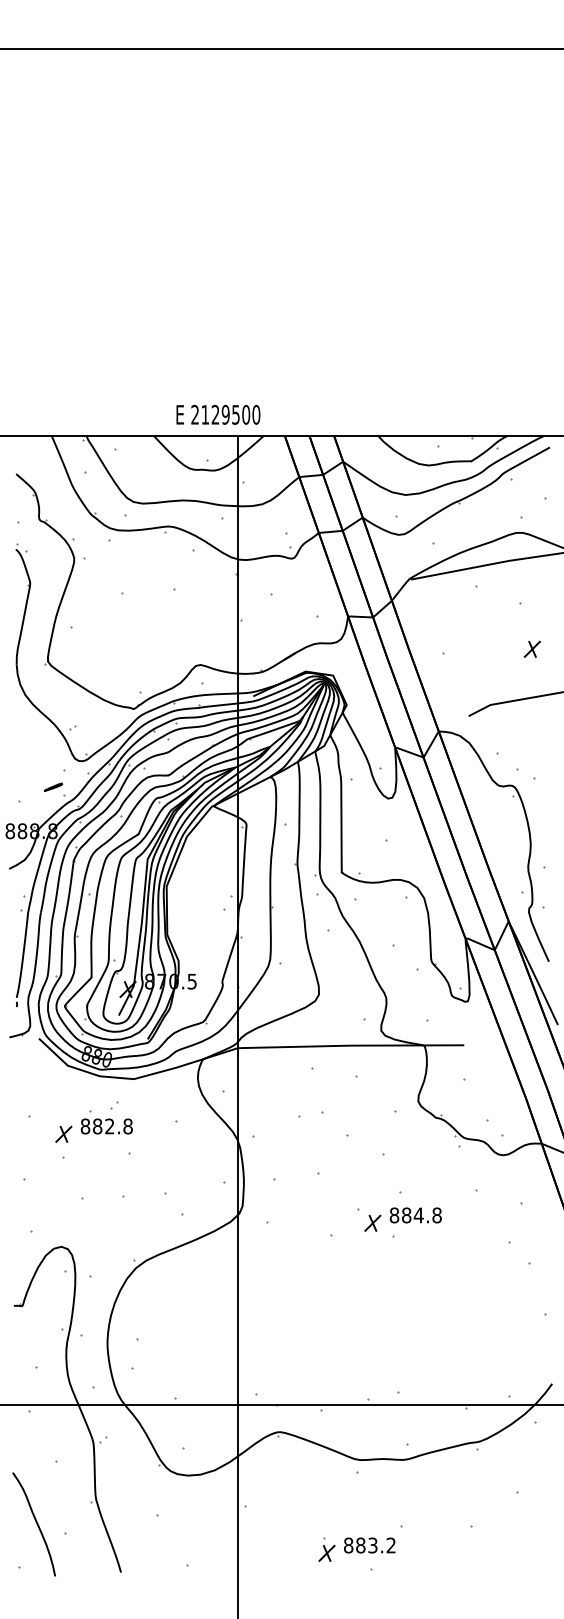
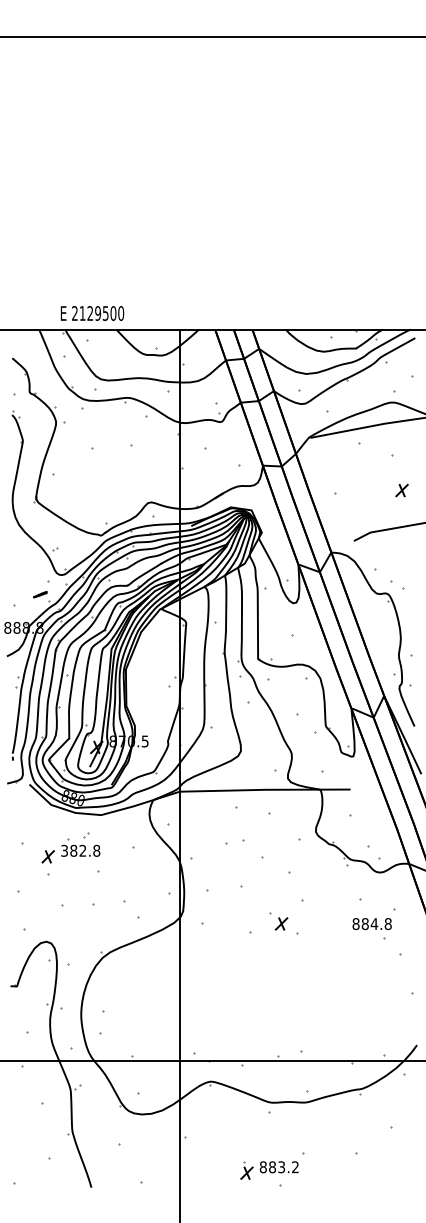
text: (218, 414) -> (92, 313), moved
text: (85, 1126) -> (64, 850), 882.8 -> 382.8
text: (415, 1215) -> (371, 924), moved
curve: (35, 1522) -> (26, 1149), removed

